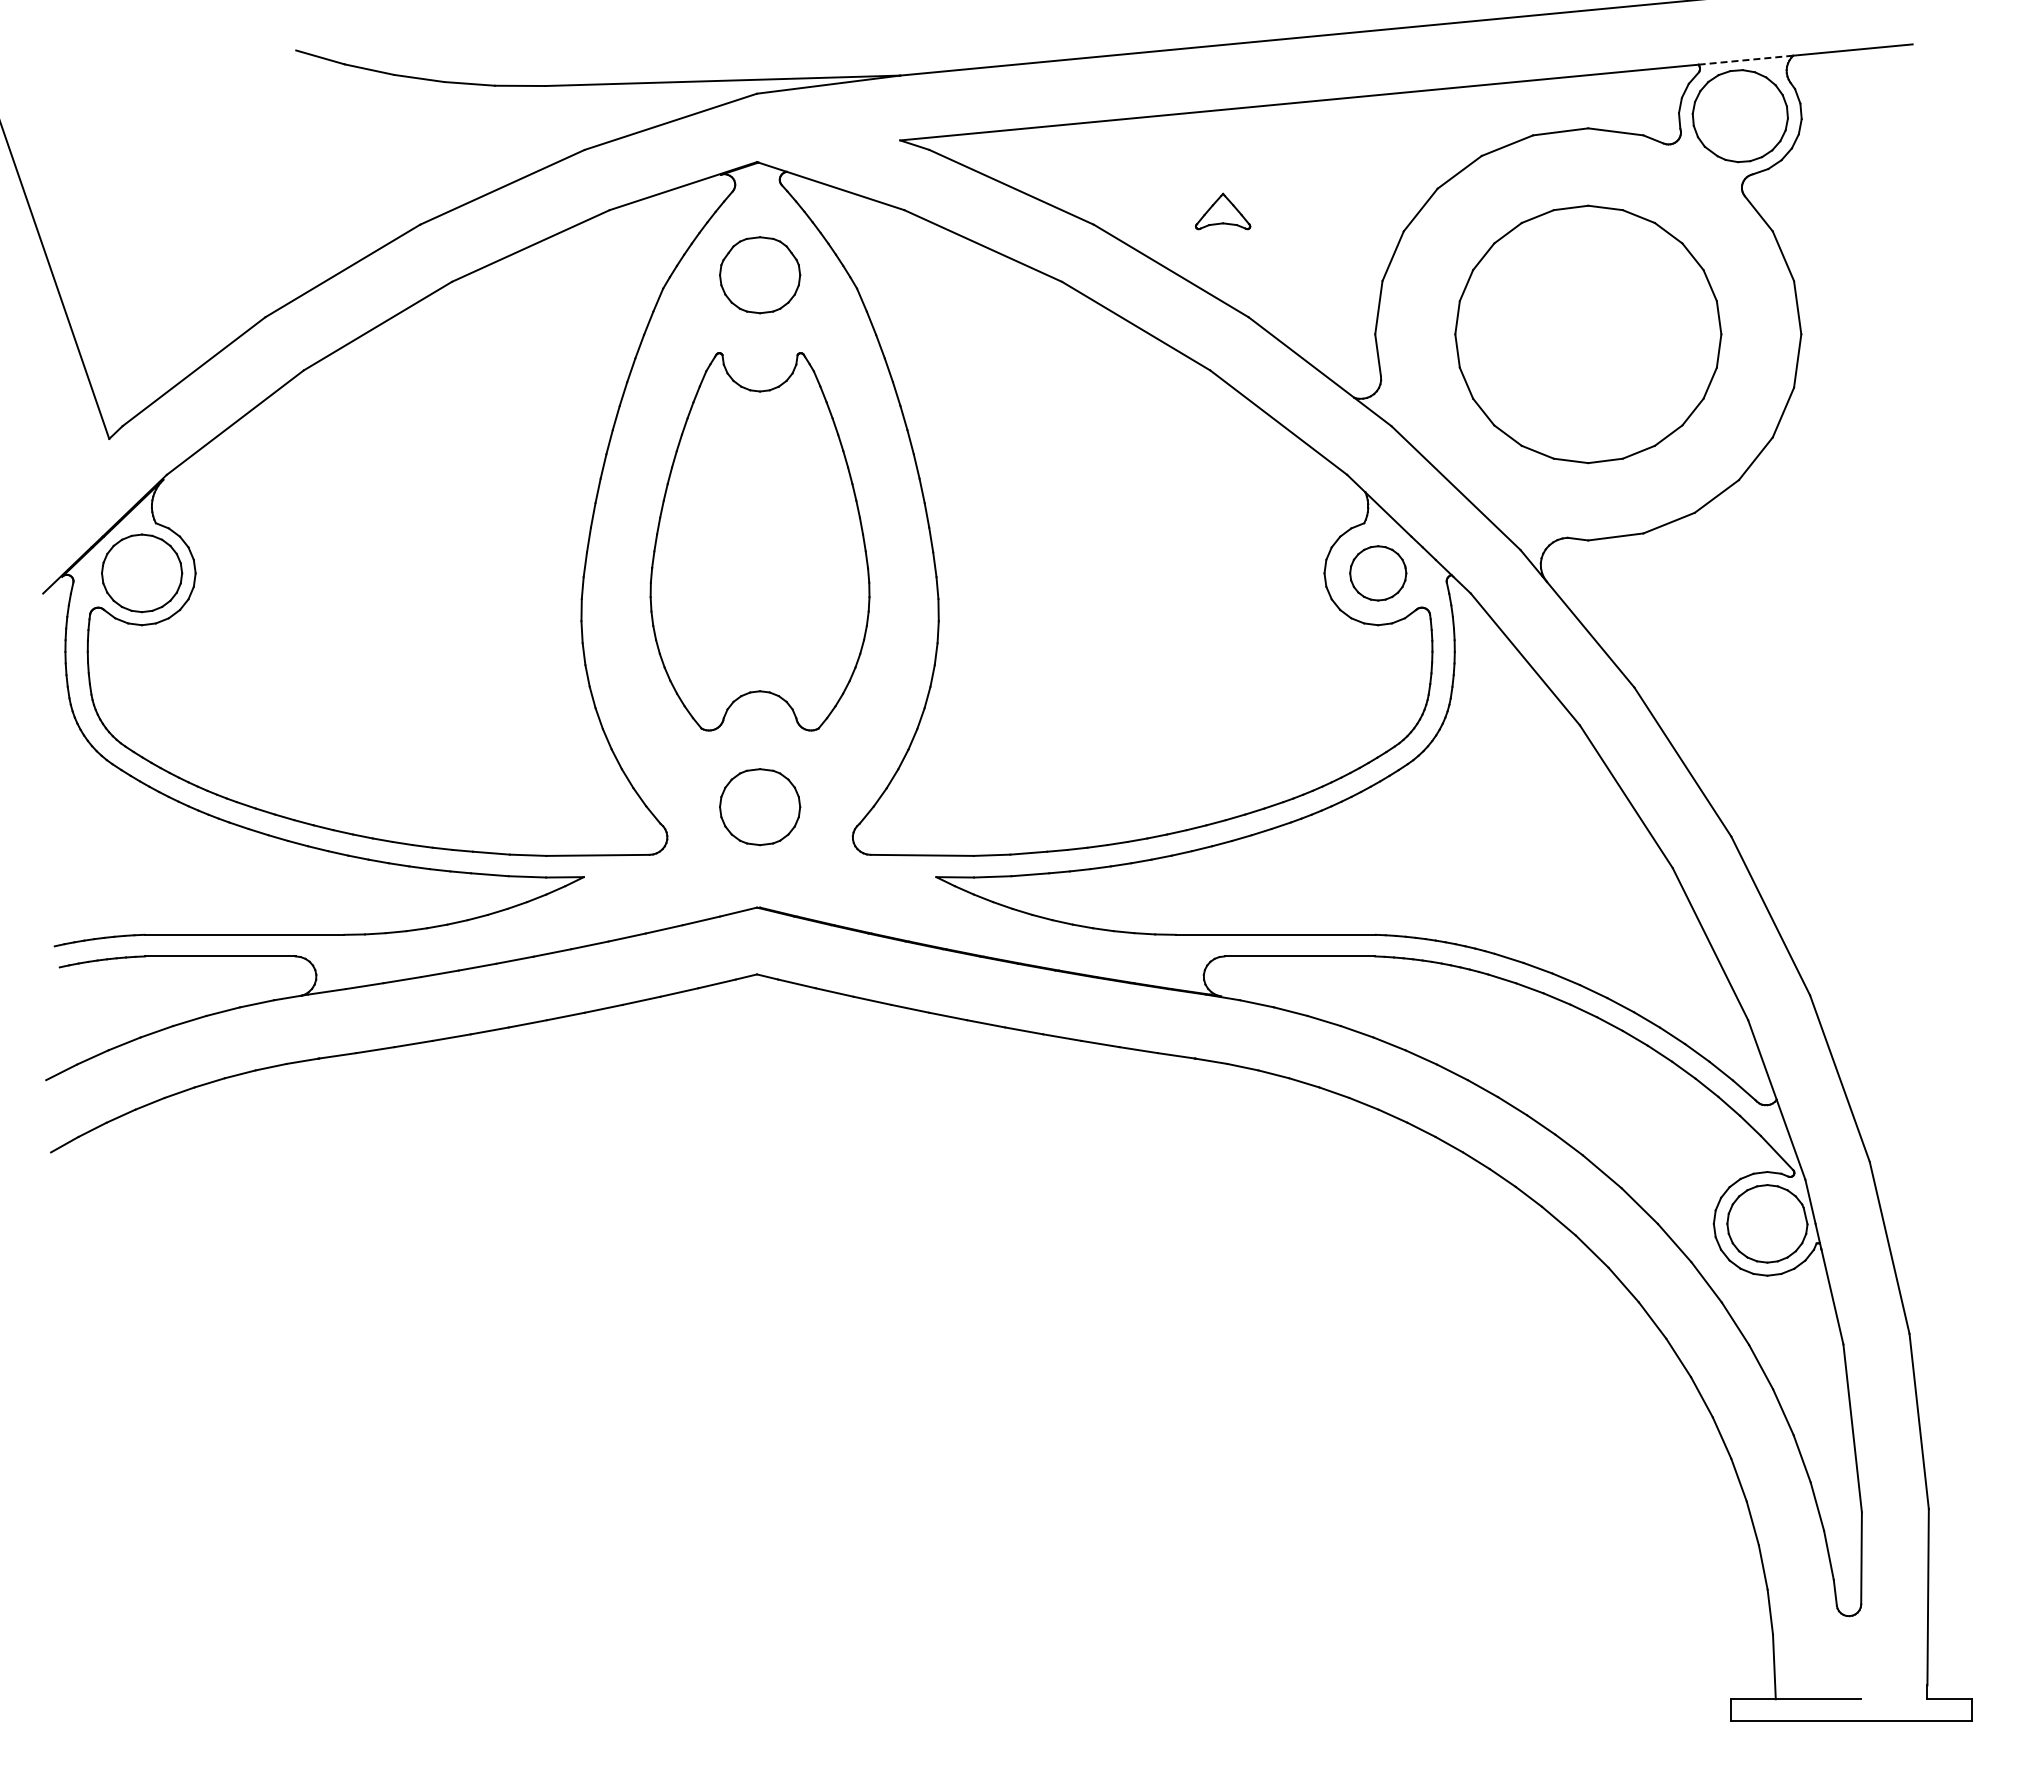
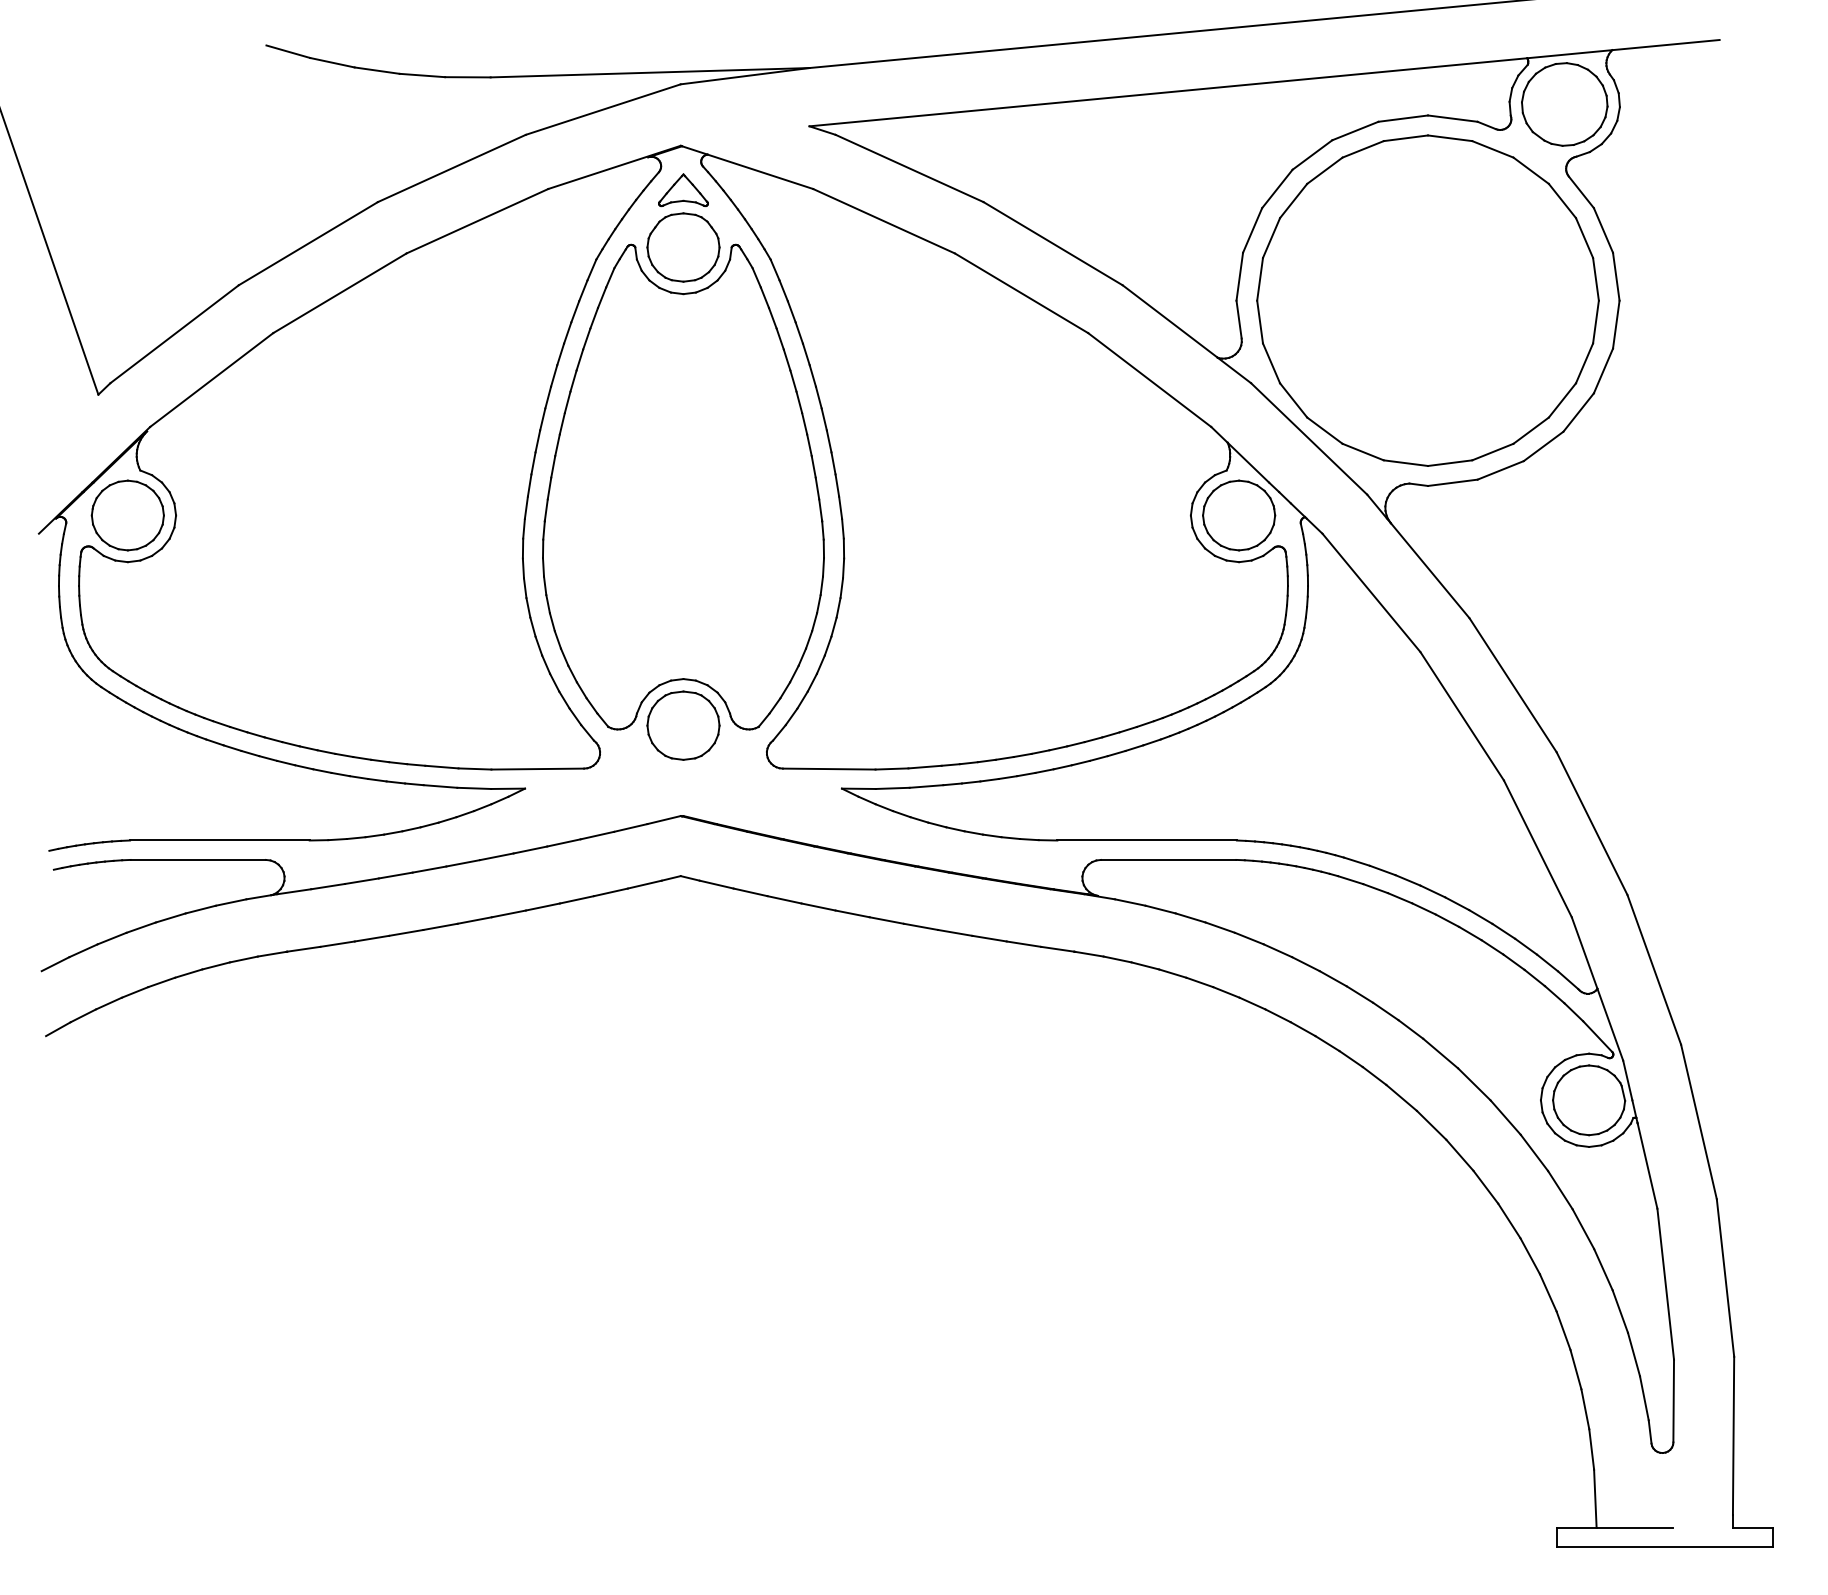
line: (1746, 60) -> (1570, 54), dashed -> solid
part: (1223, 211) -> (683, 190), moved
part: (1588, 334) -> (1428, 300), size x1.43
part: (759, 541) -> (682, 486), size x1.43
part: (1378, 573) -> (1239, 515), size x1.43

